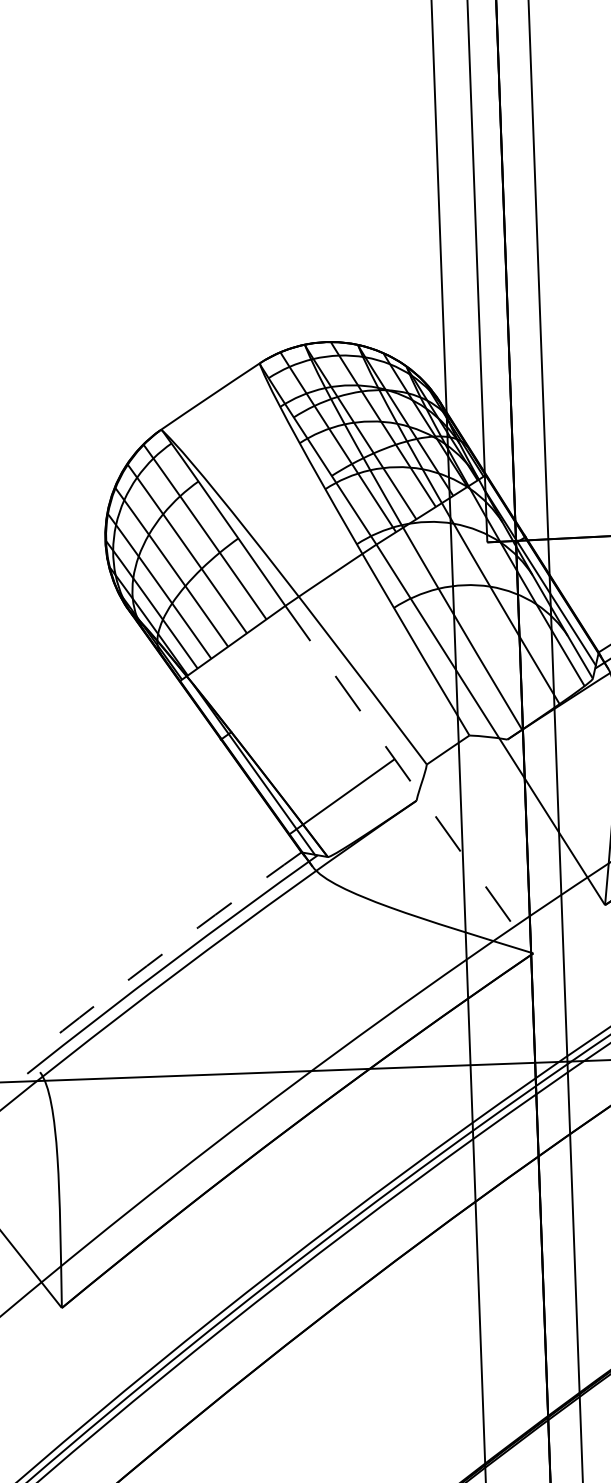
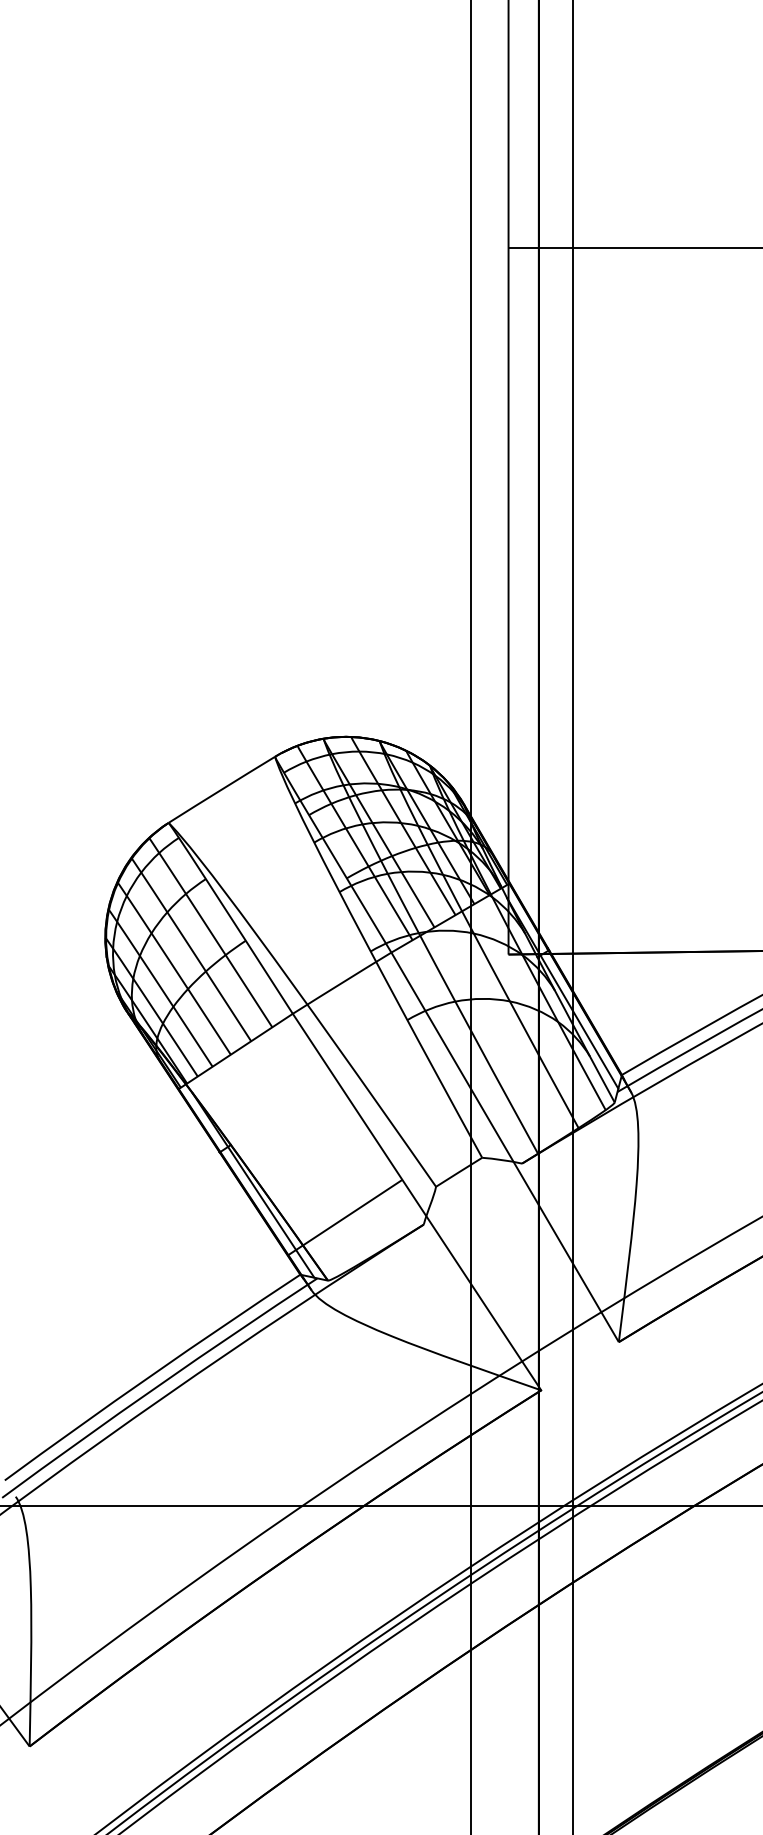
line: (409, 780) -> (417, 1202), dashed -> solid
arc: (164, 952) -> (151, 1375), dashed -> solid

